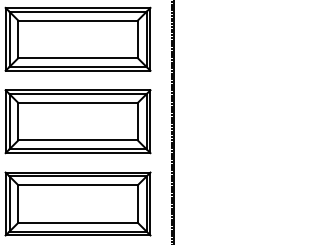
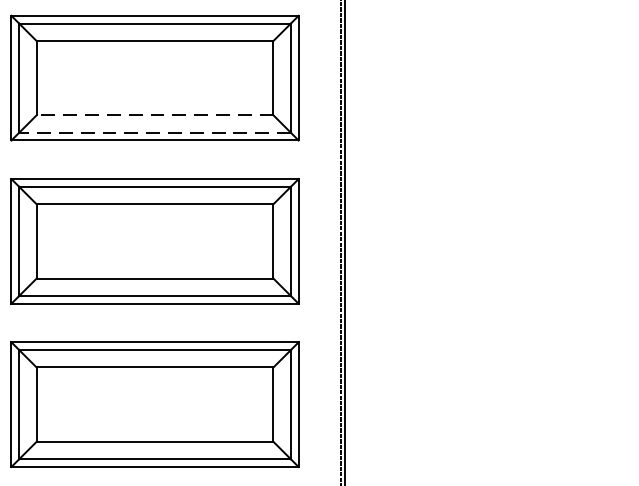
line: (78, 58) -> (155, 116), solid -> dashed
line: (78, 66) -> (155, 131), solid -> dashed

